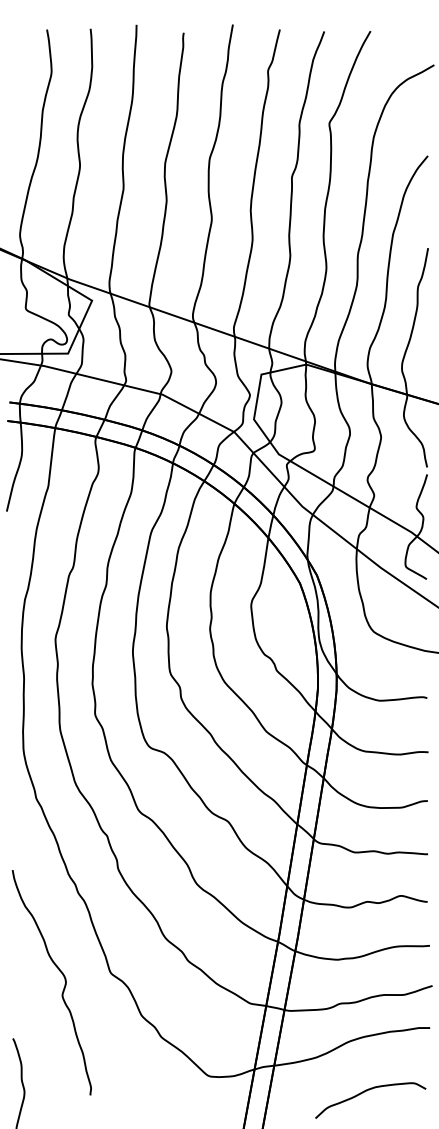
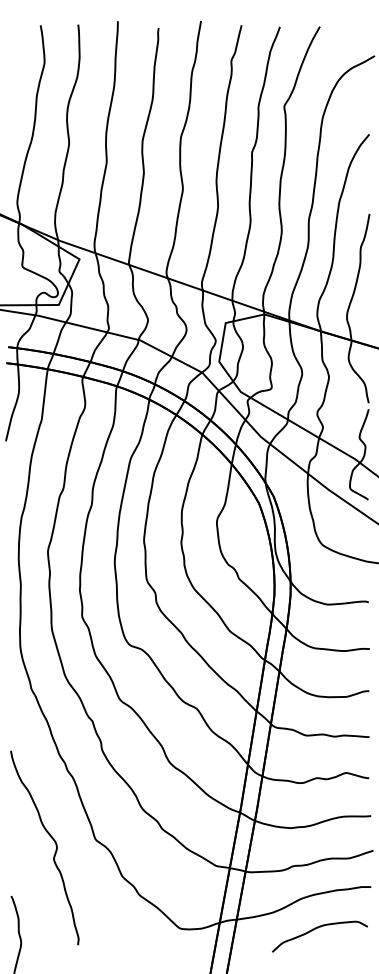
curve: (367, 1091) -> (317, 928), moved

